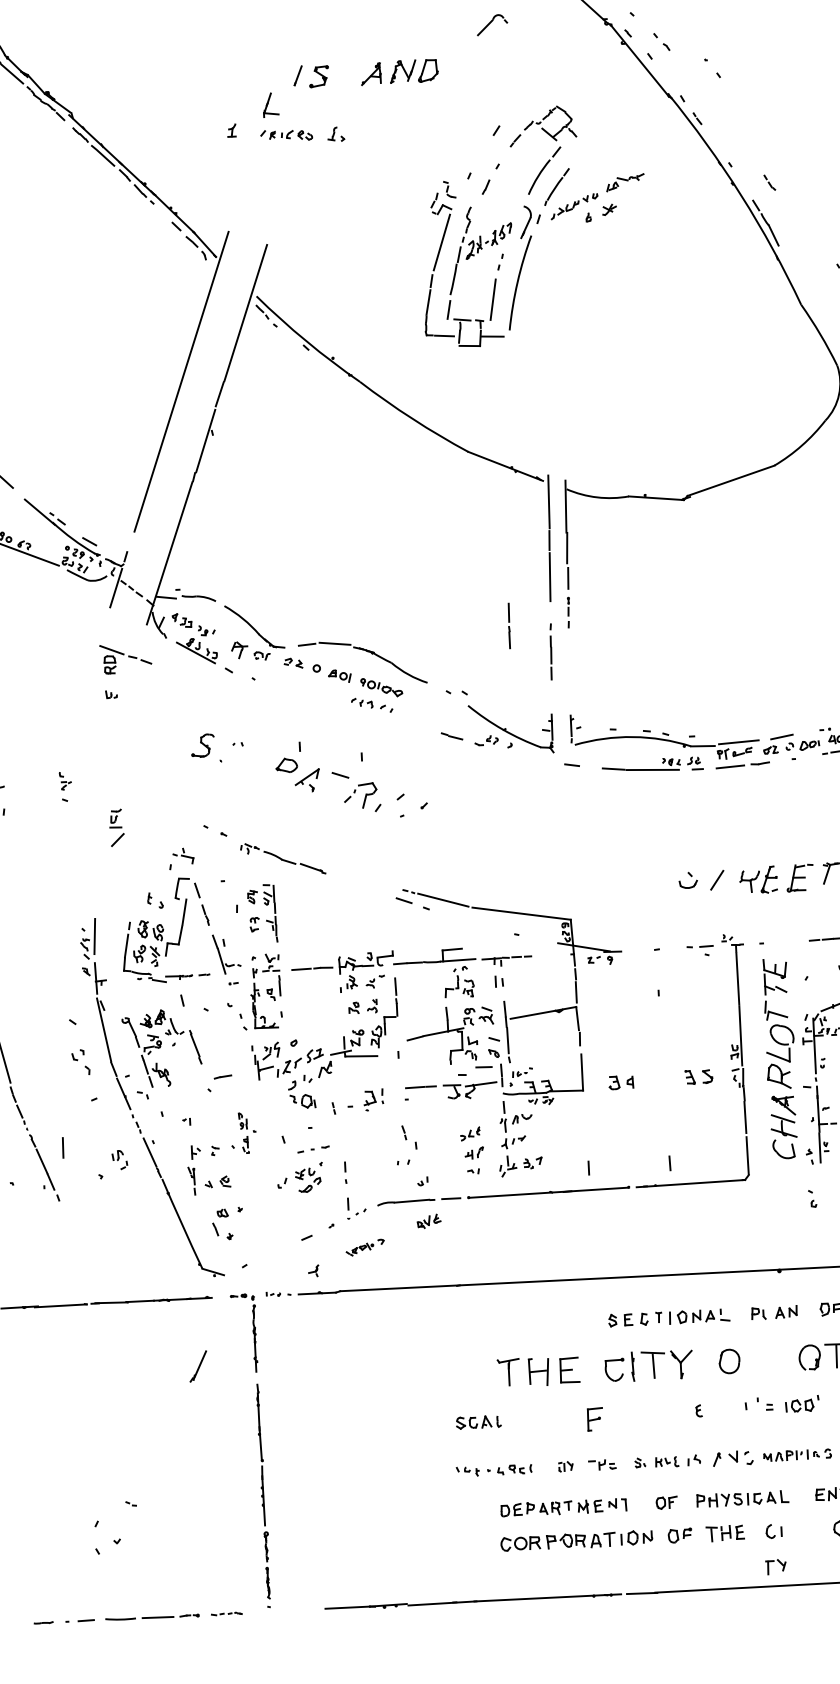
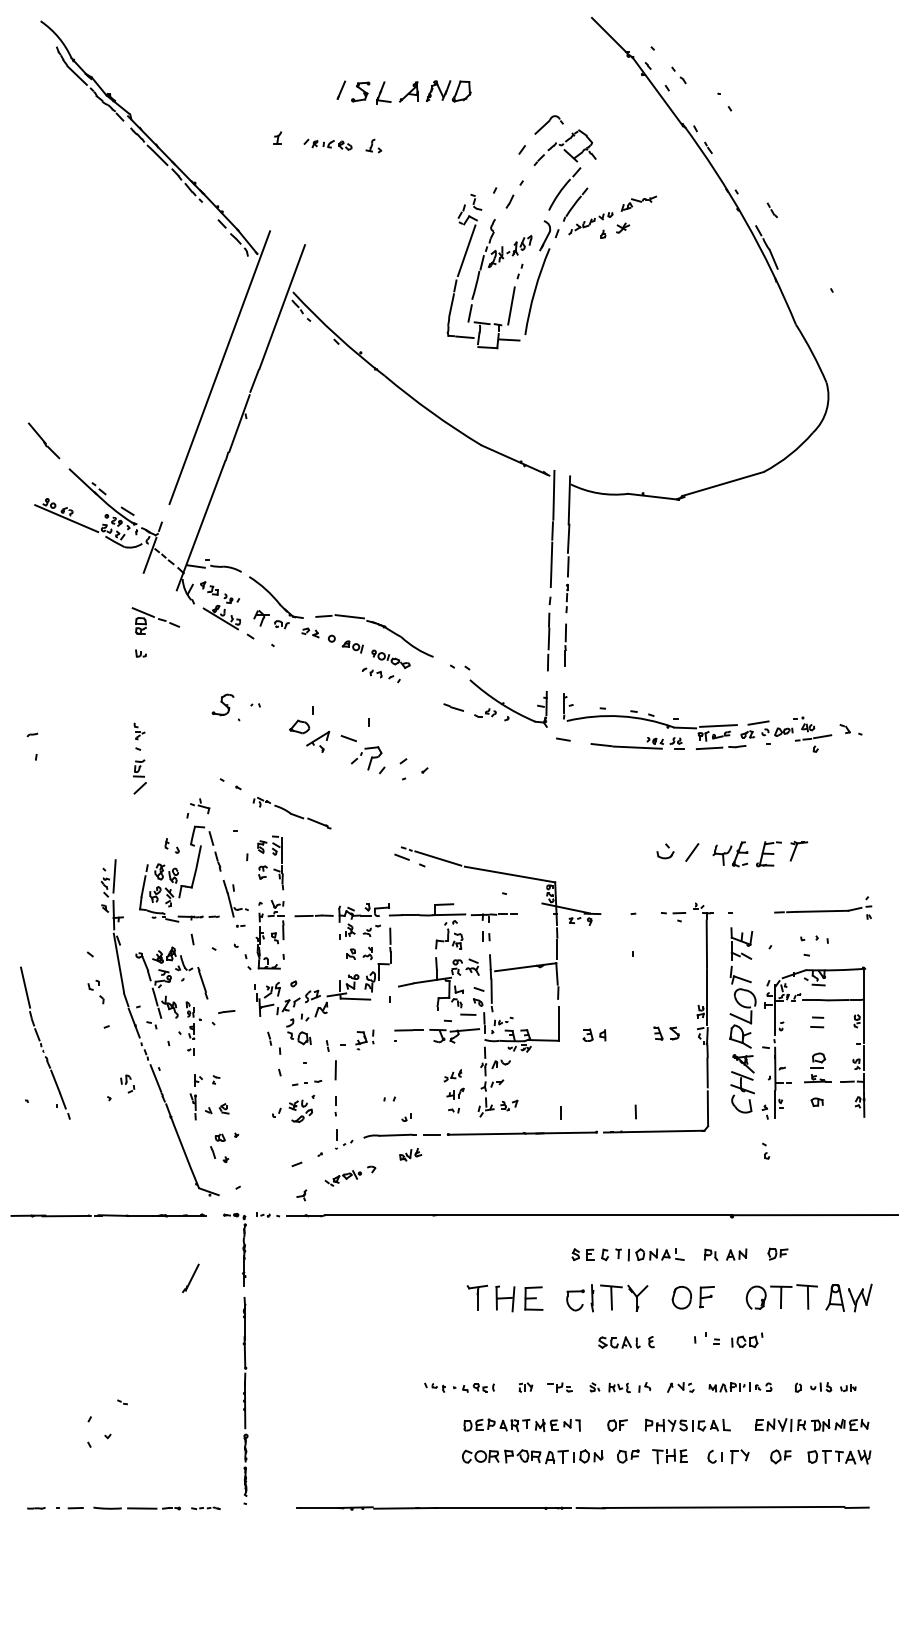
part: (491, 24) -> (548, 124), moved
part: (270, 104) -> (383, 92), moved
line: (509, 626) -> (565, 645), moved
part: (551, 651) -> (549, 633), size x1.43
part: (65, 786) -> (139, 736), moved
part: (242, 1132) -> (189, 1020), moved
part: (409, 1136) -> (274, 1042), moved
line: (62, 1148) -> (335, 1070), moved
part: (365, 1247) -> (350, 1175), size x1.43
part: (594, 1419) -> (706, 1297), moved
part: (478, 1422) -> (619, 1342), moved
part: (732, 1458) -> (680, 1387), size x0.71
part: (775, 1566) -> (739, 1456), moved

